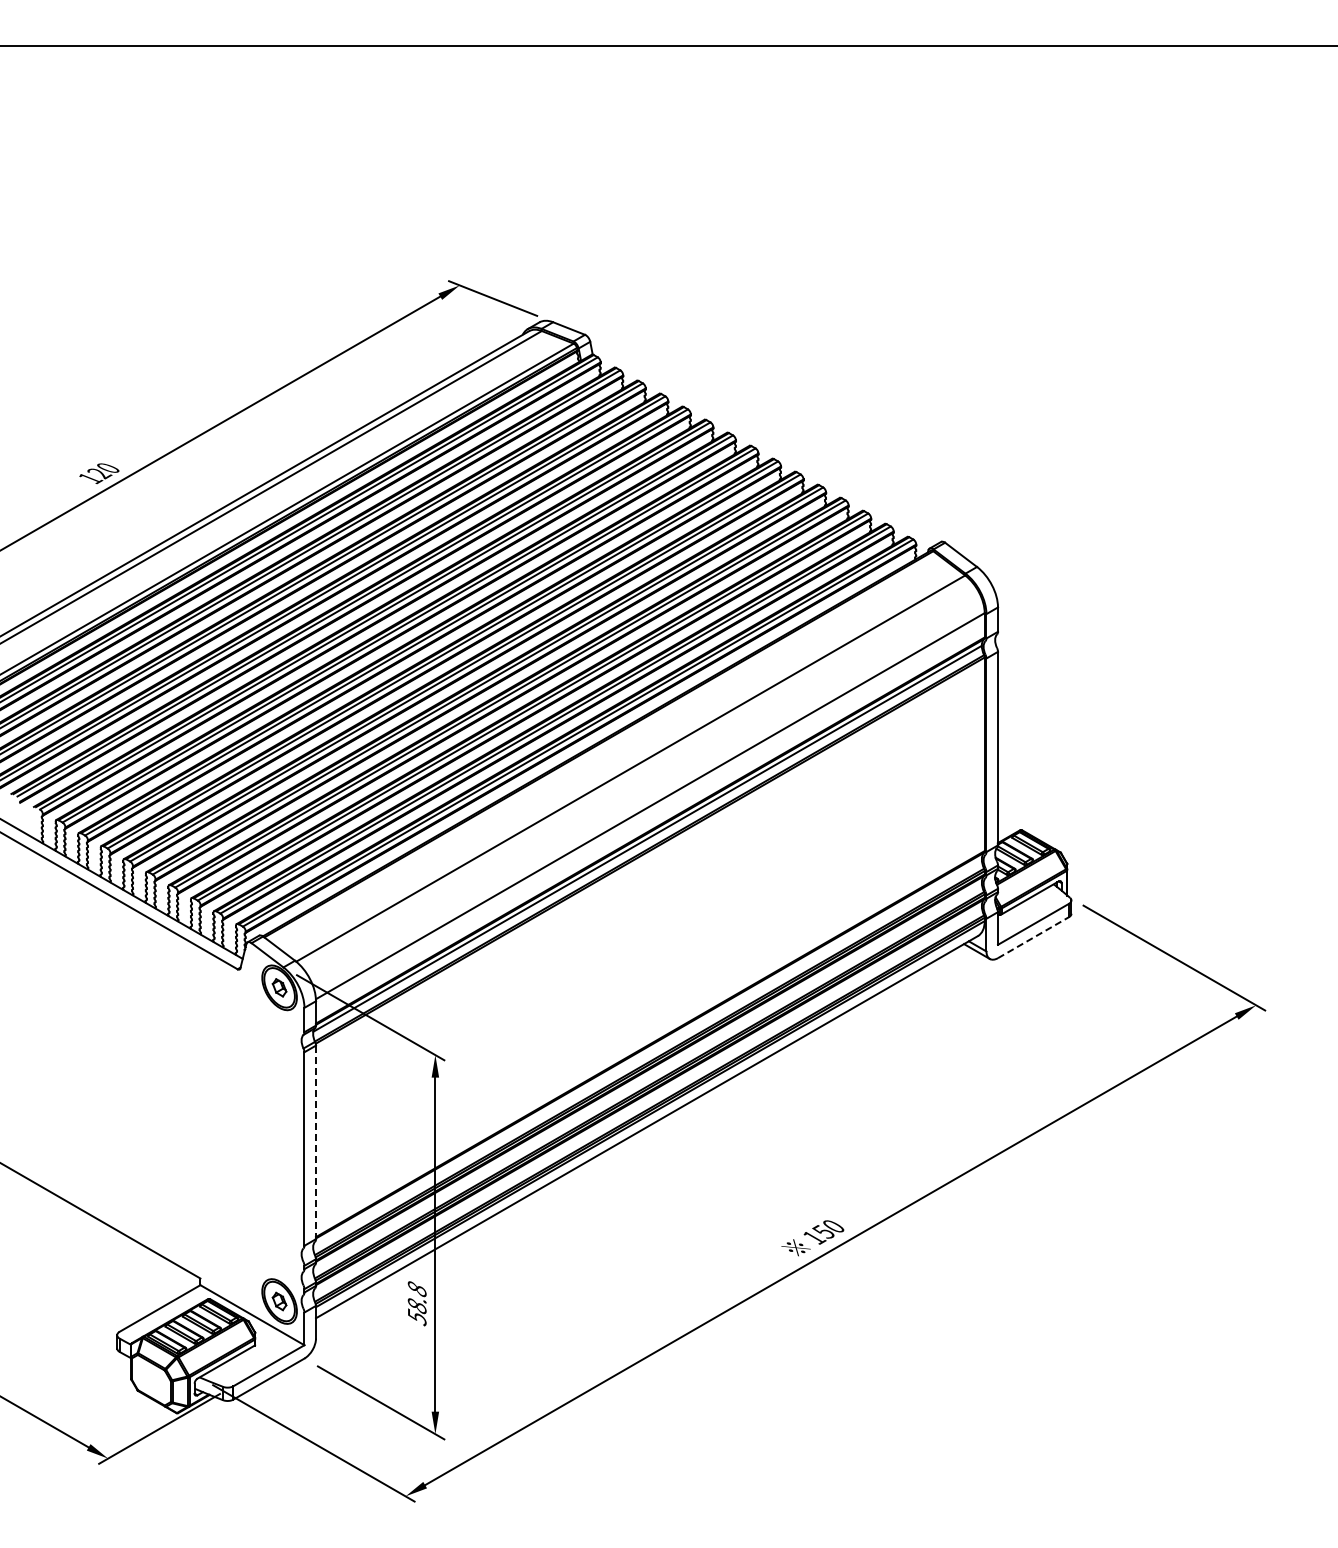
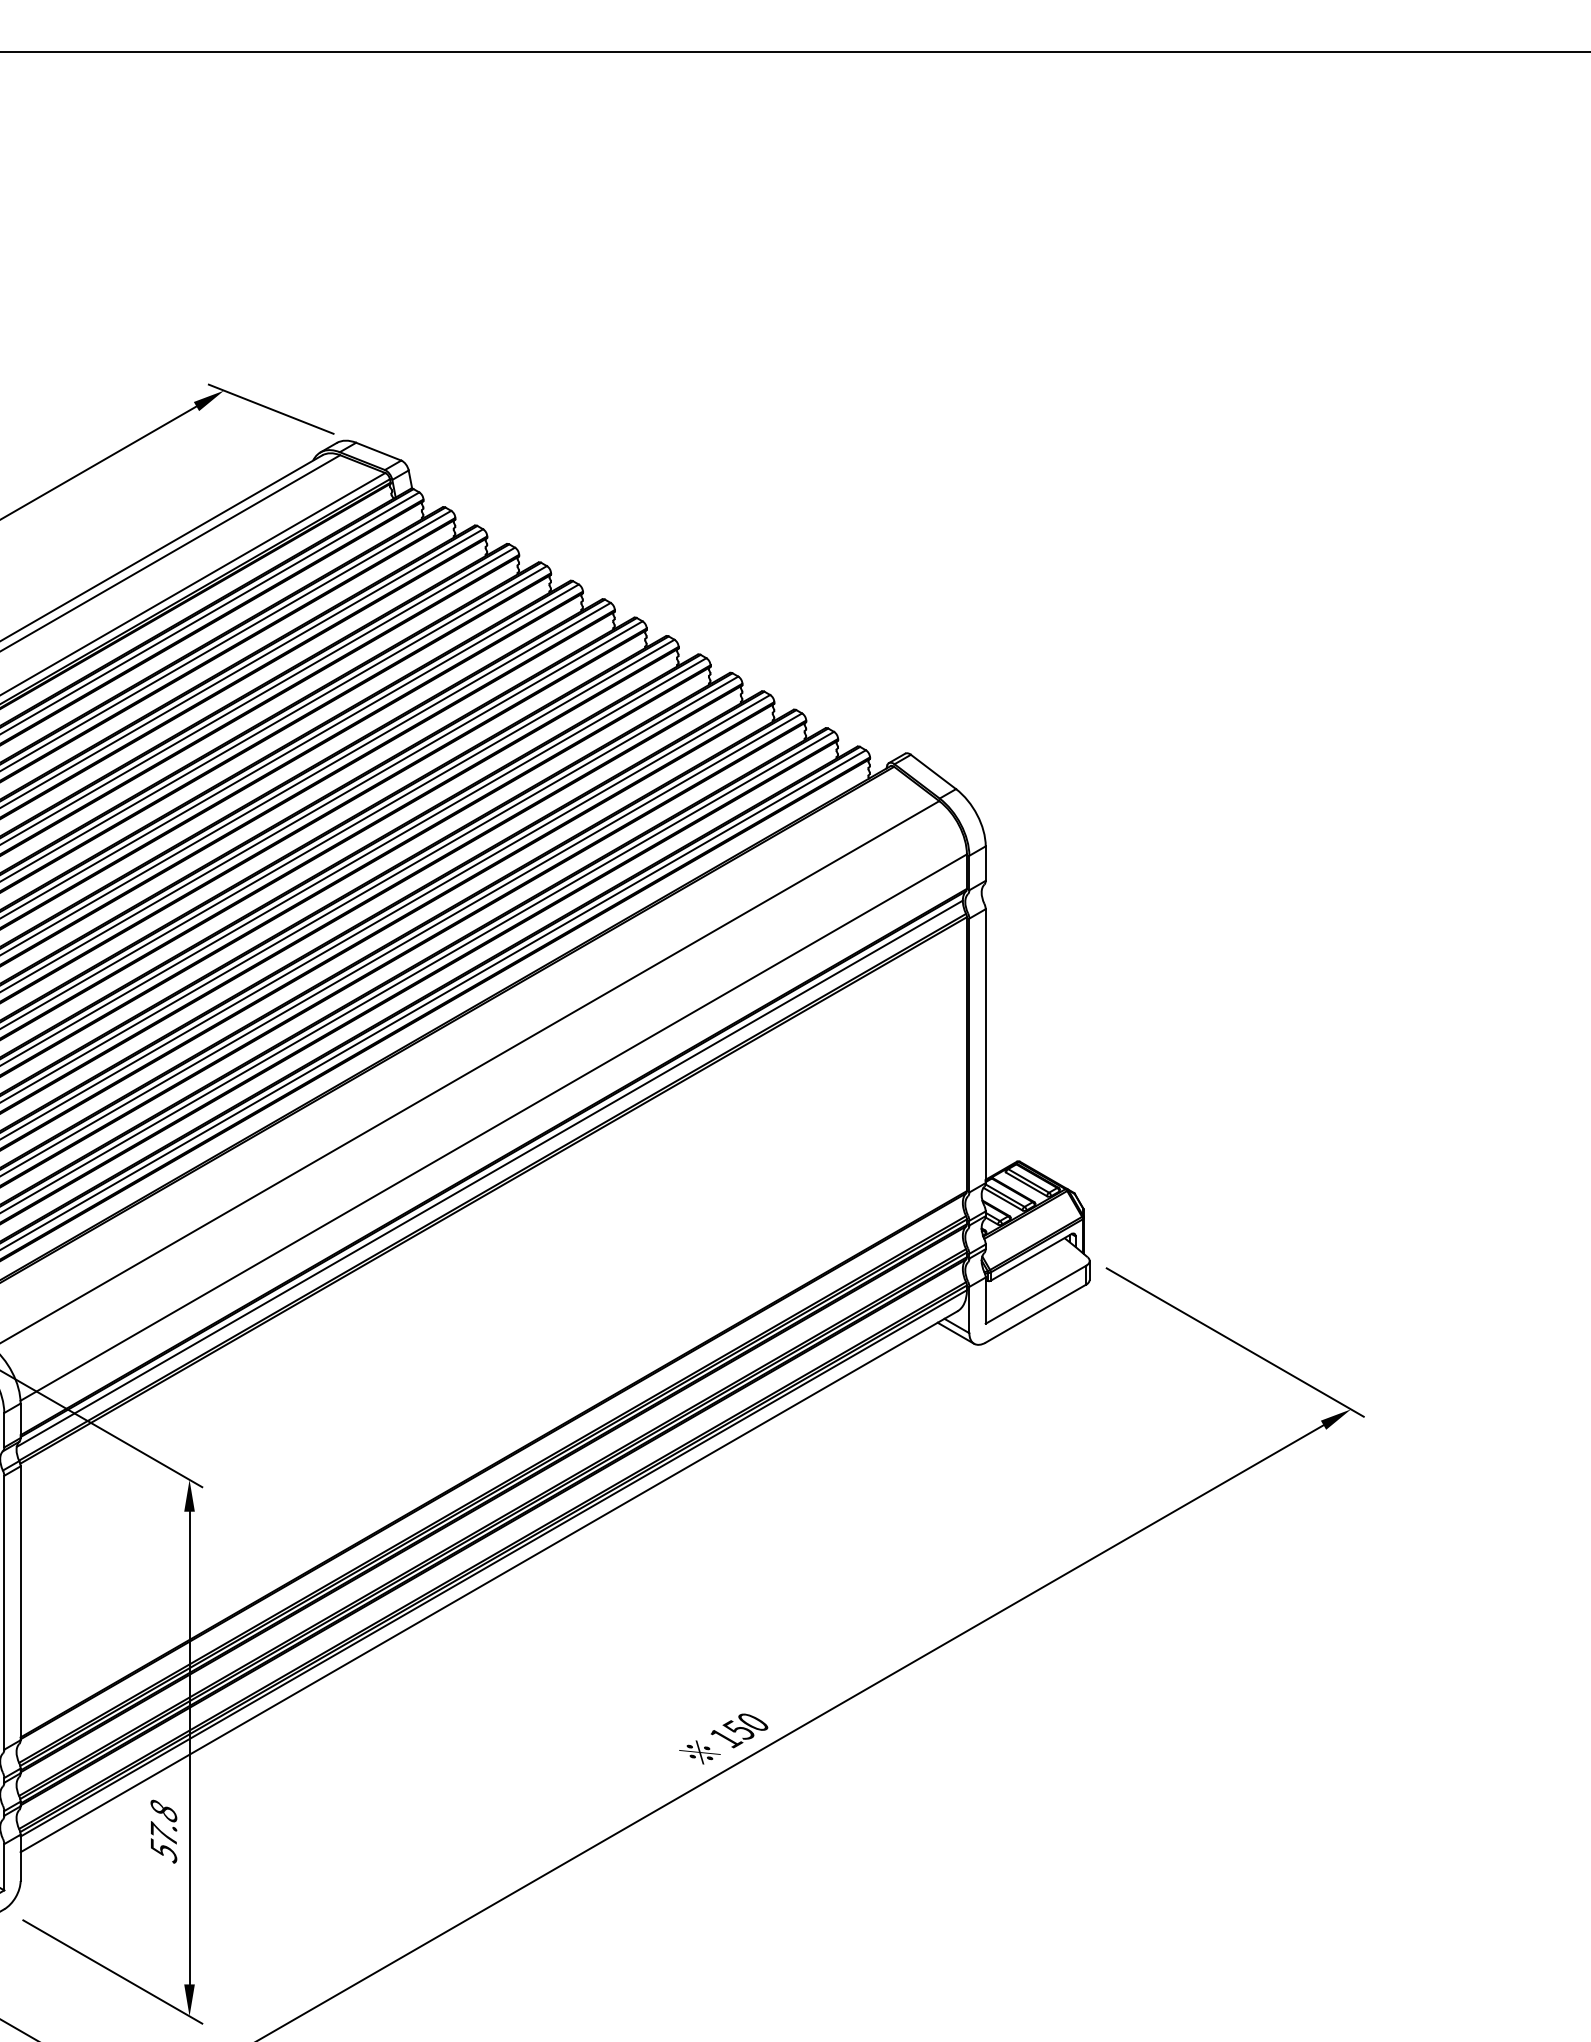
line: (1033, 937) -> (1035, 1313), dashed -> solid
line: (316, 1142) -> (21, 1603), dashed -> solid
text: (416, 1305) -> (162, 1834), 58.8 -> 57.8

